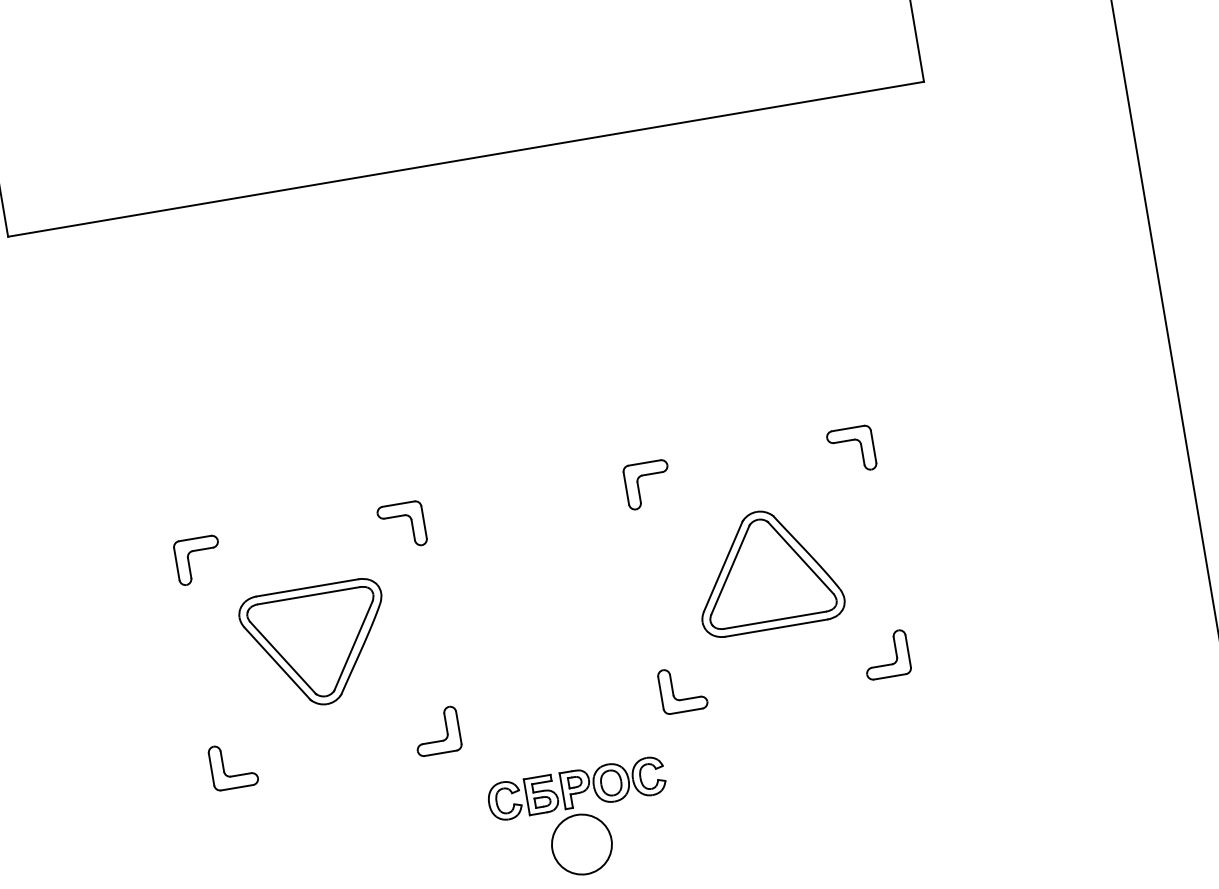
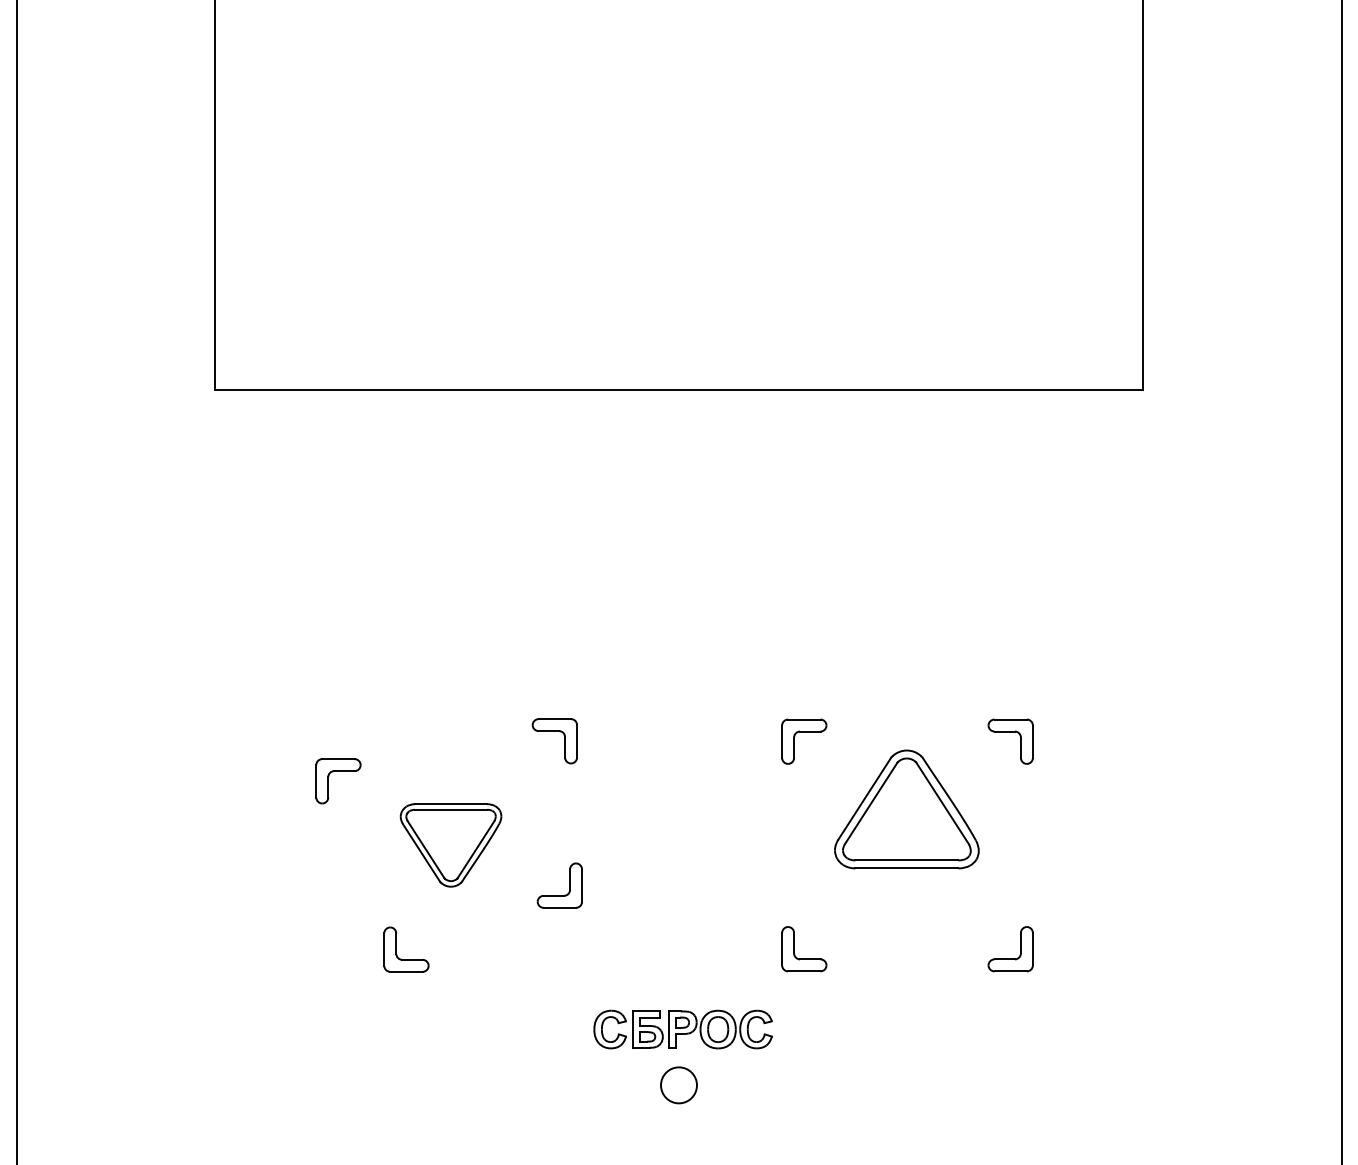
part: (197, 550) -> (338, 771), moved
part: (766, 570) -> (906, 809), moved
part: (316, 646) -> (450, 845), size x0.7
part: (446, 729) -> (569, 885), moved
part: (223, 767) -> (396, 949), moved
circle: (581, 844) -> (678, 1085), size x0.6

